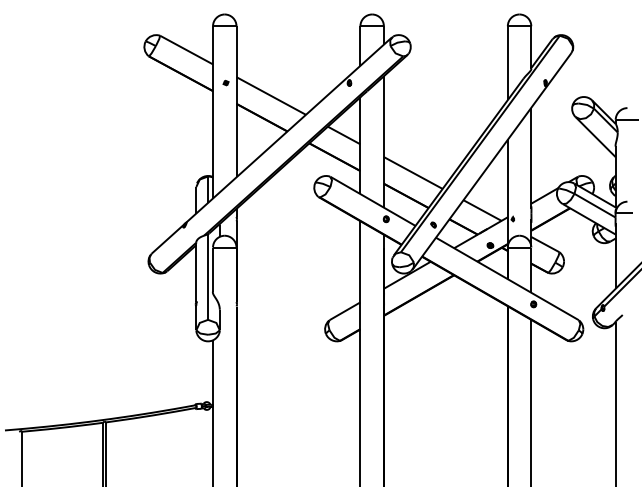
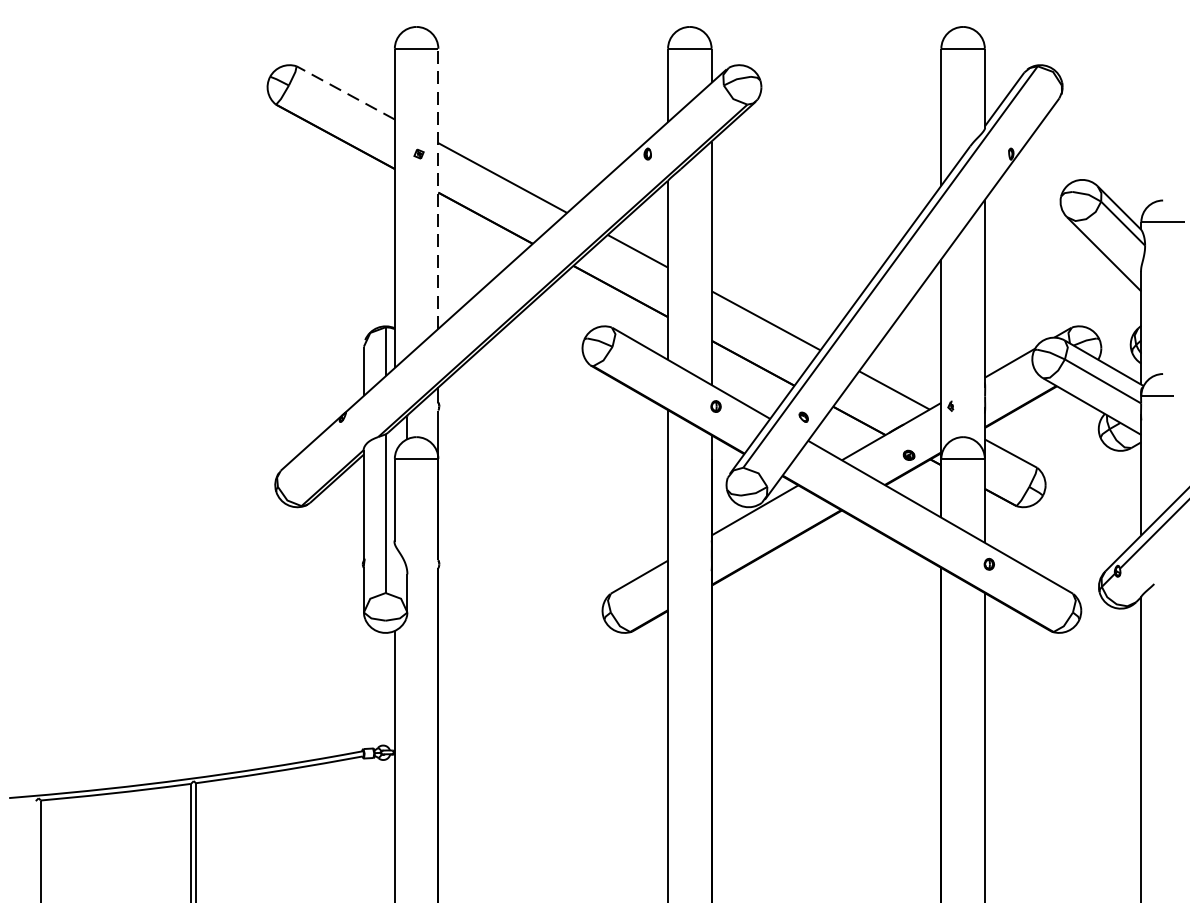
line: (186, 49) -> (345, 91), solid -> dashed
line: (236, 101) -> (438, 188), solid -> dashed

